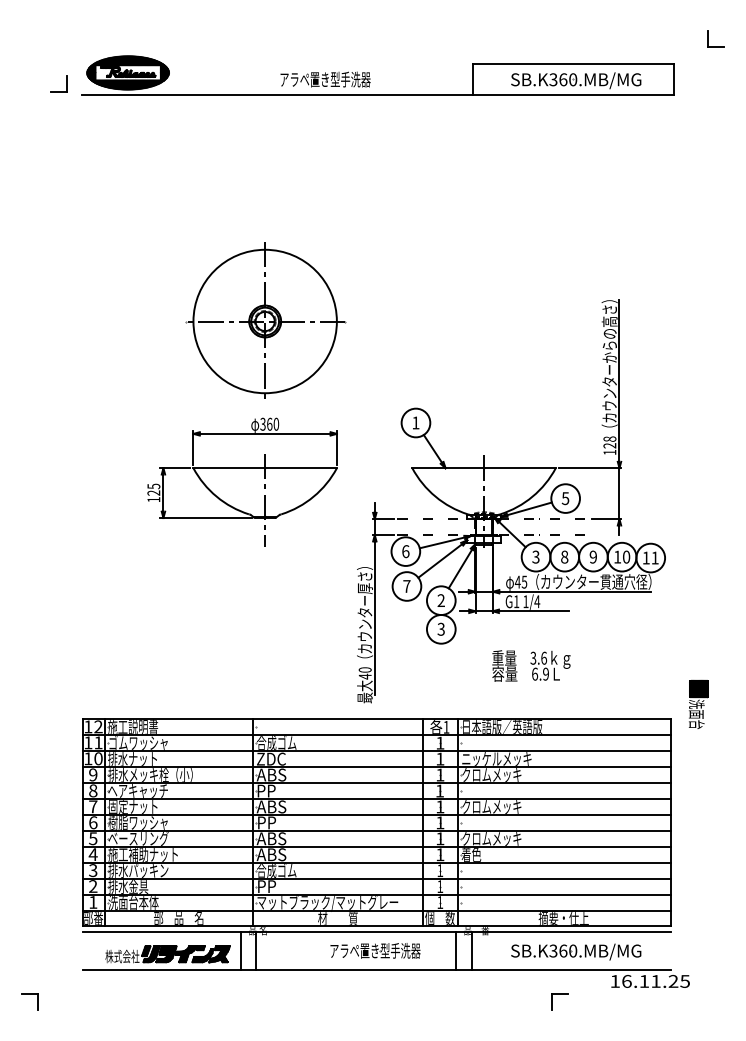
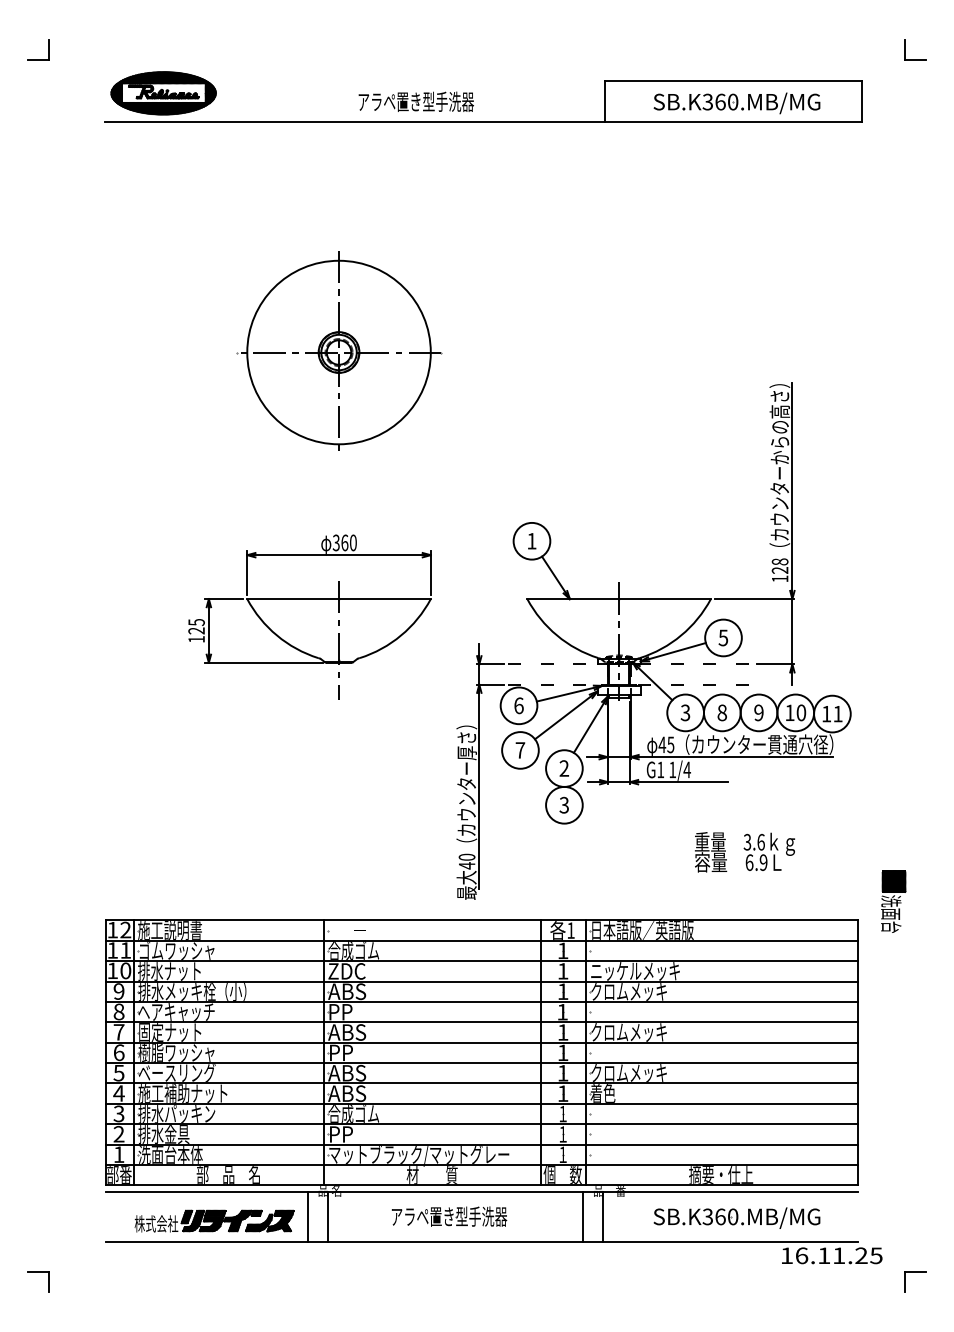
part: (66, 83) -> (47, 49), moved
part: (265, 320) -> (339, 351), moved
text: (531, 665) -> (745, 851), moved
part: (375, 950) -> (449, 1216), moved
part: (559, 994) -> (915, 1272), moved

